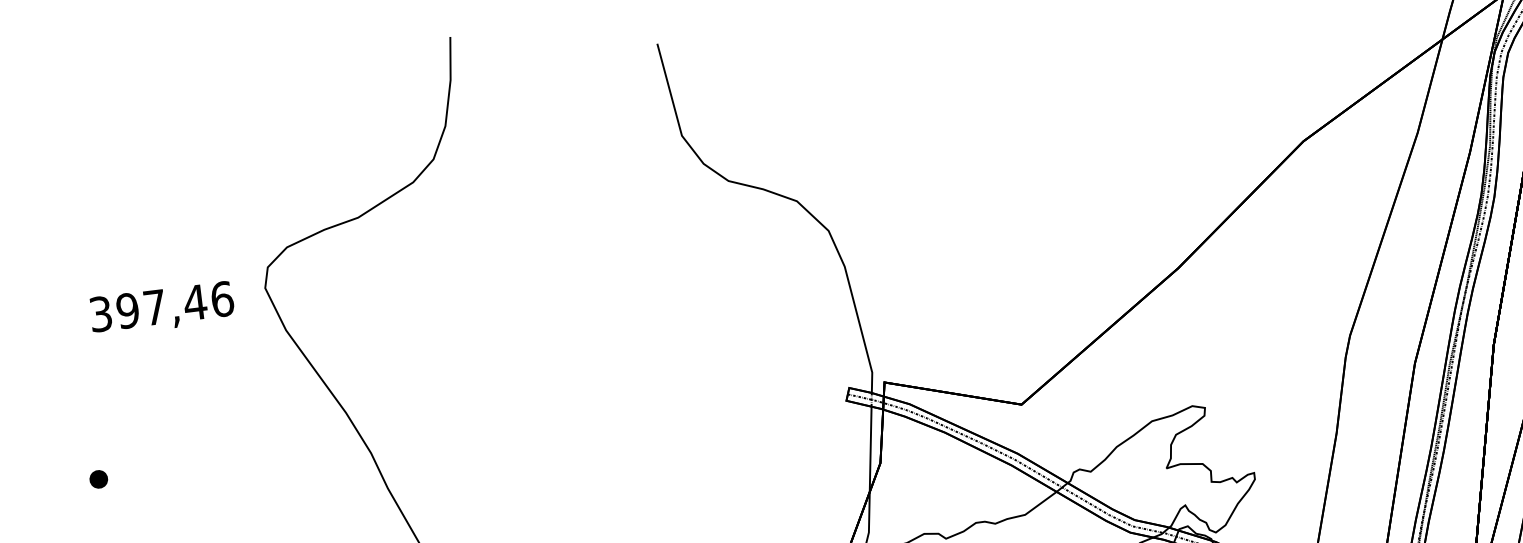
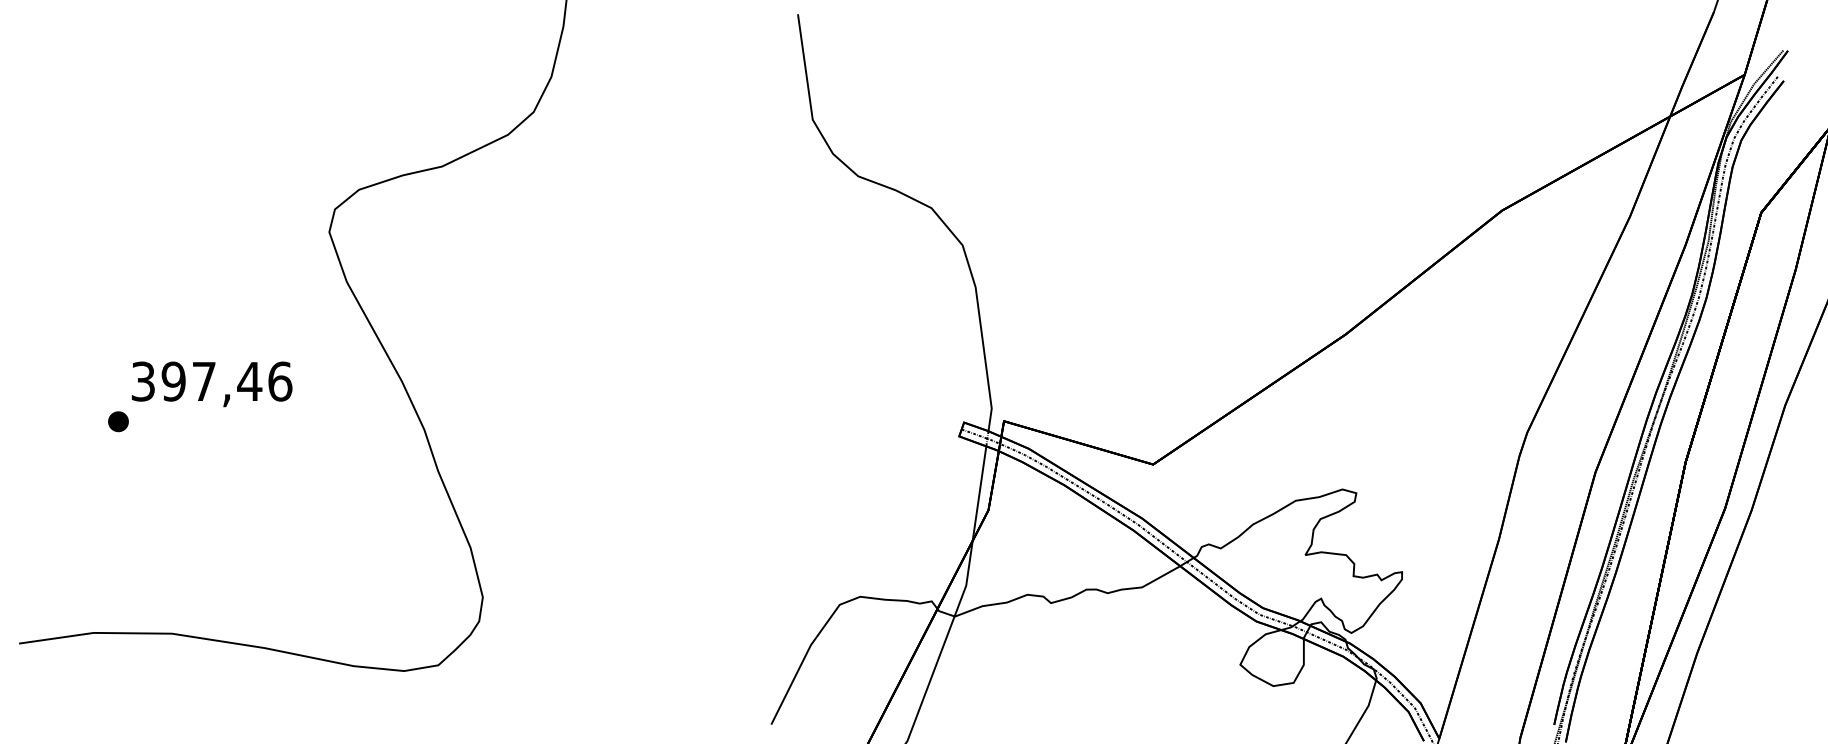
text: (162, 309) -> (212, 384), moved

